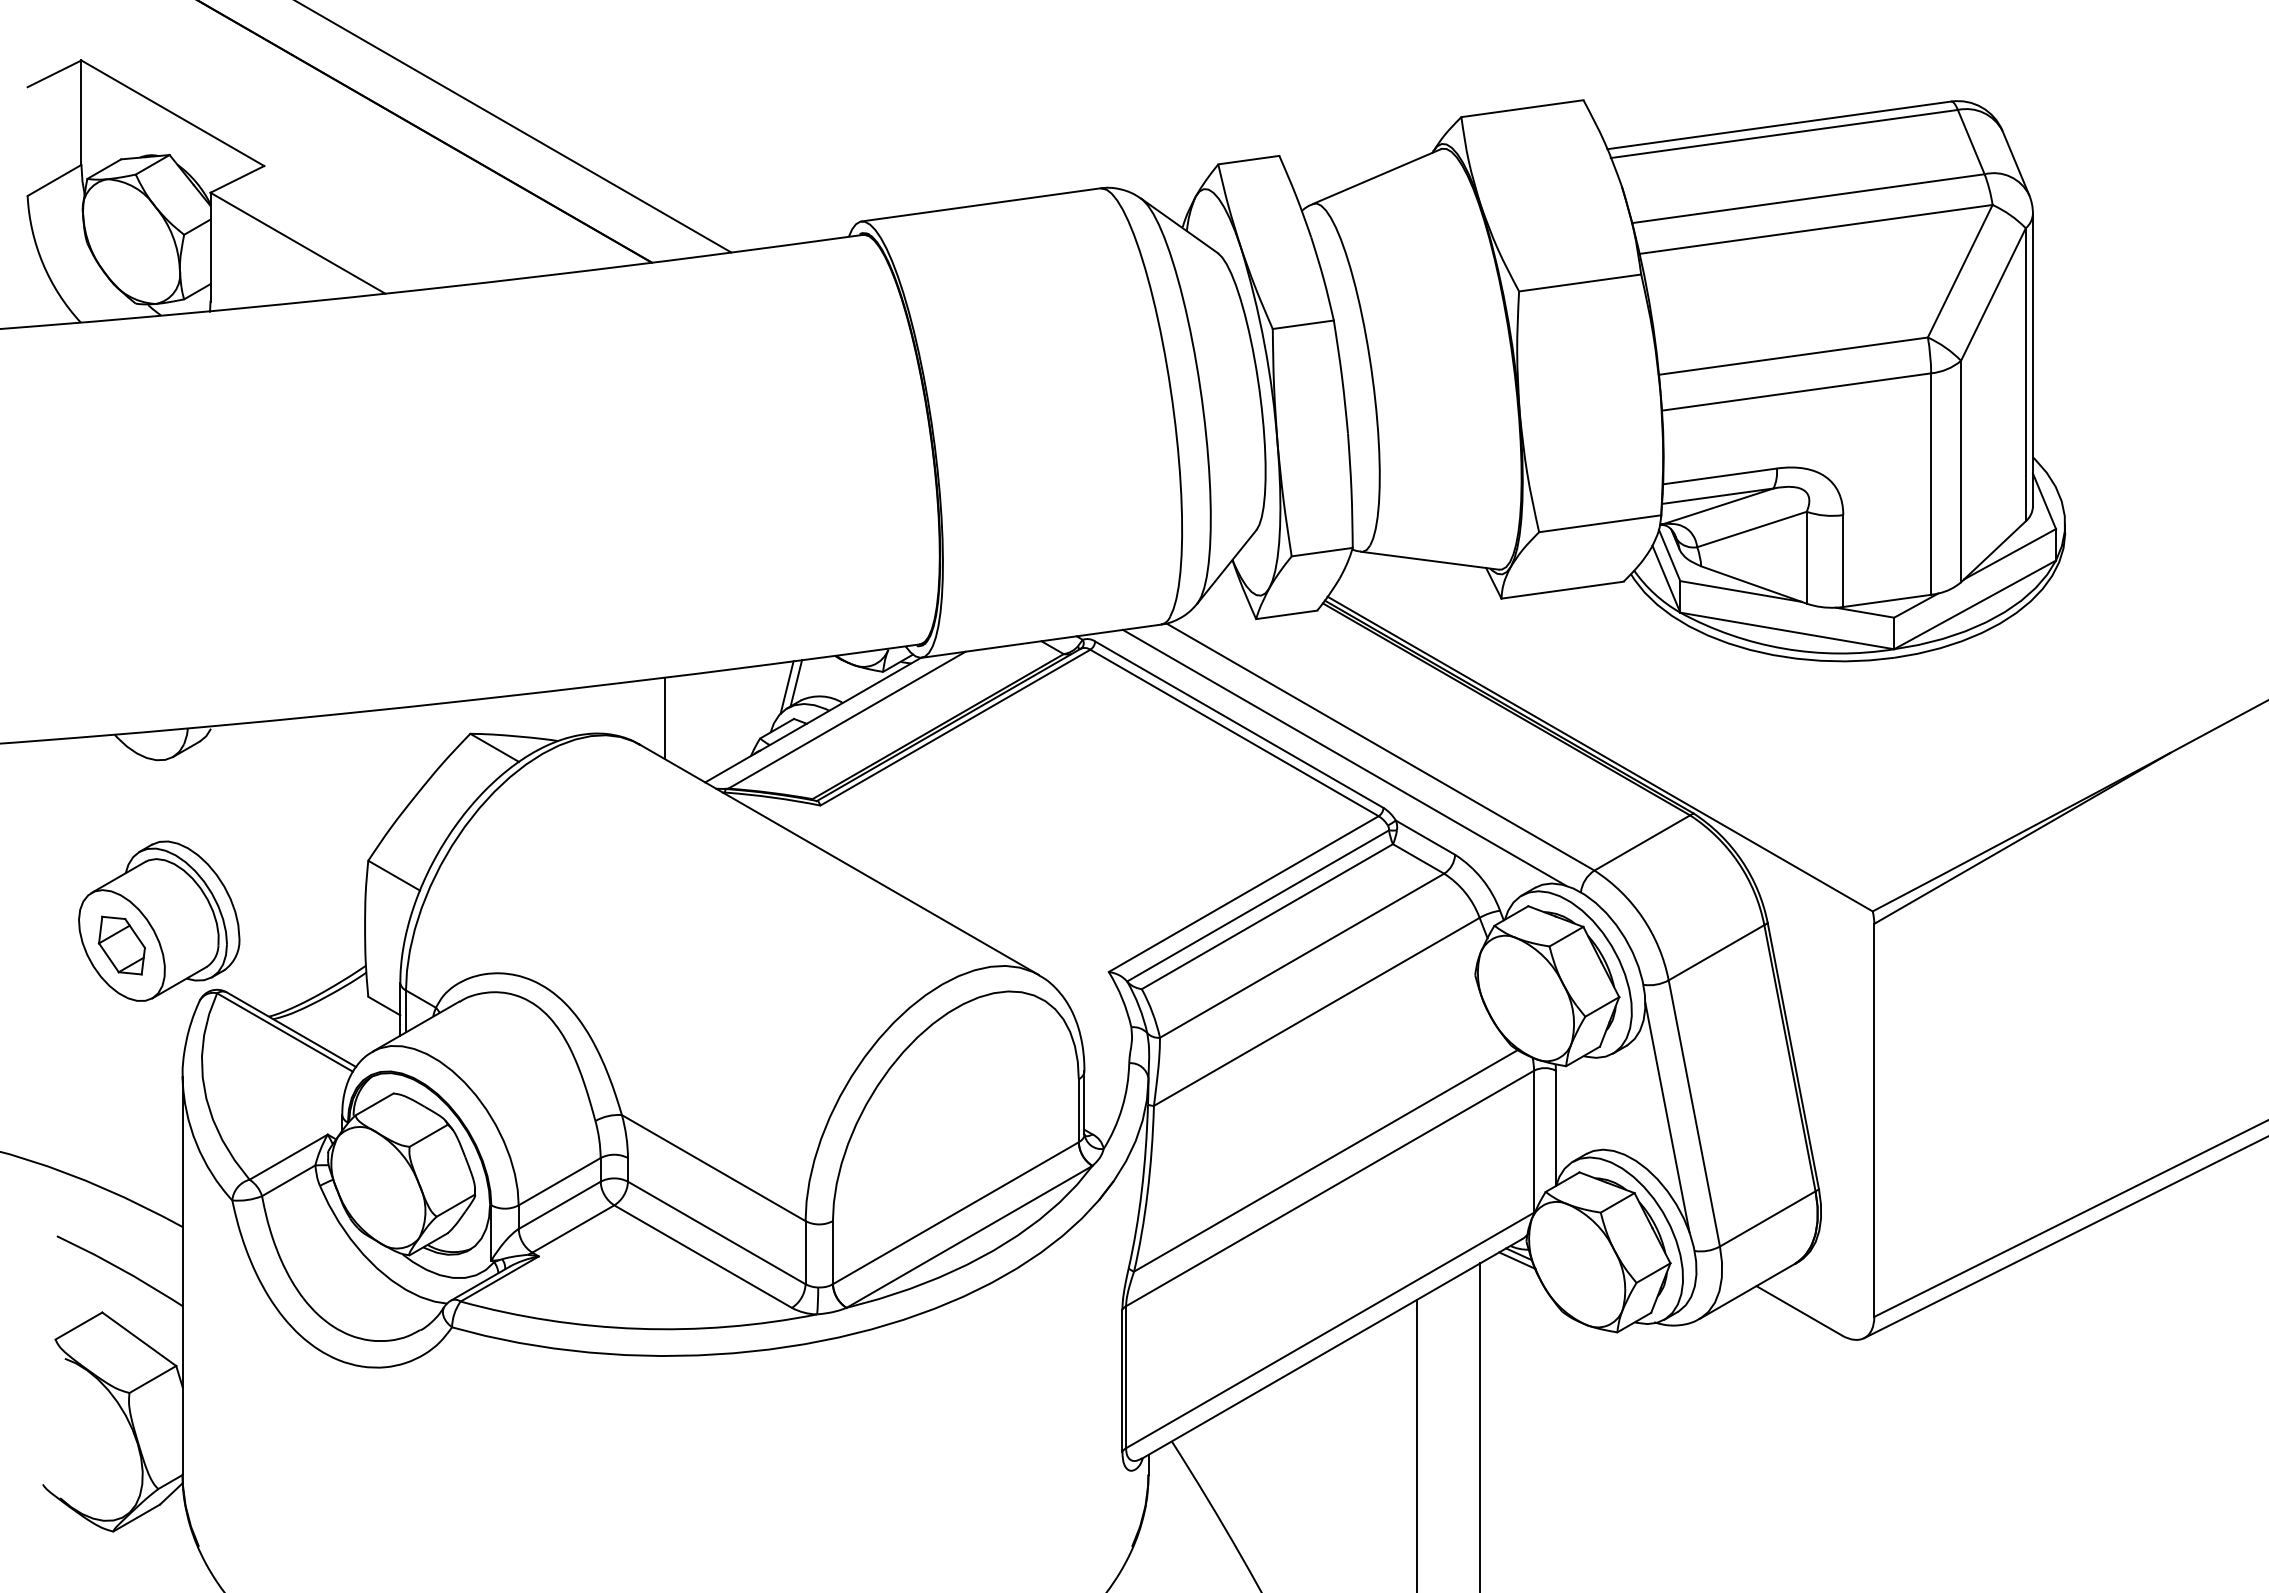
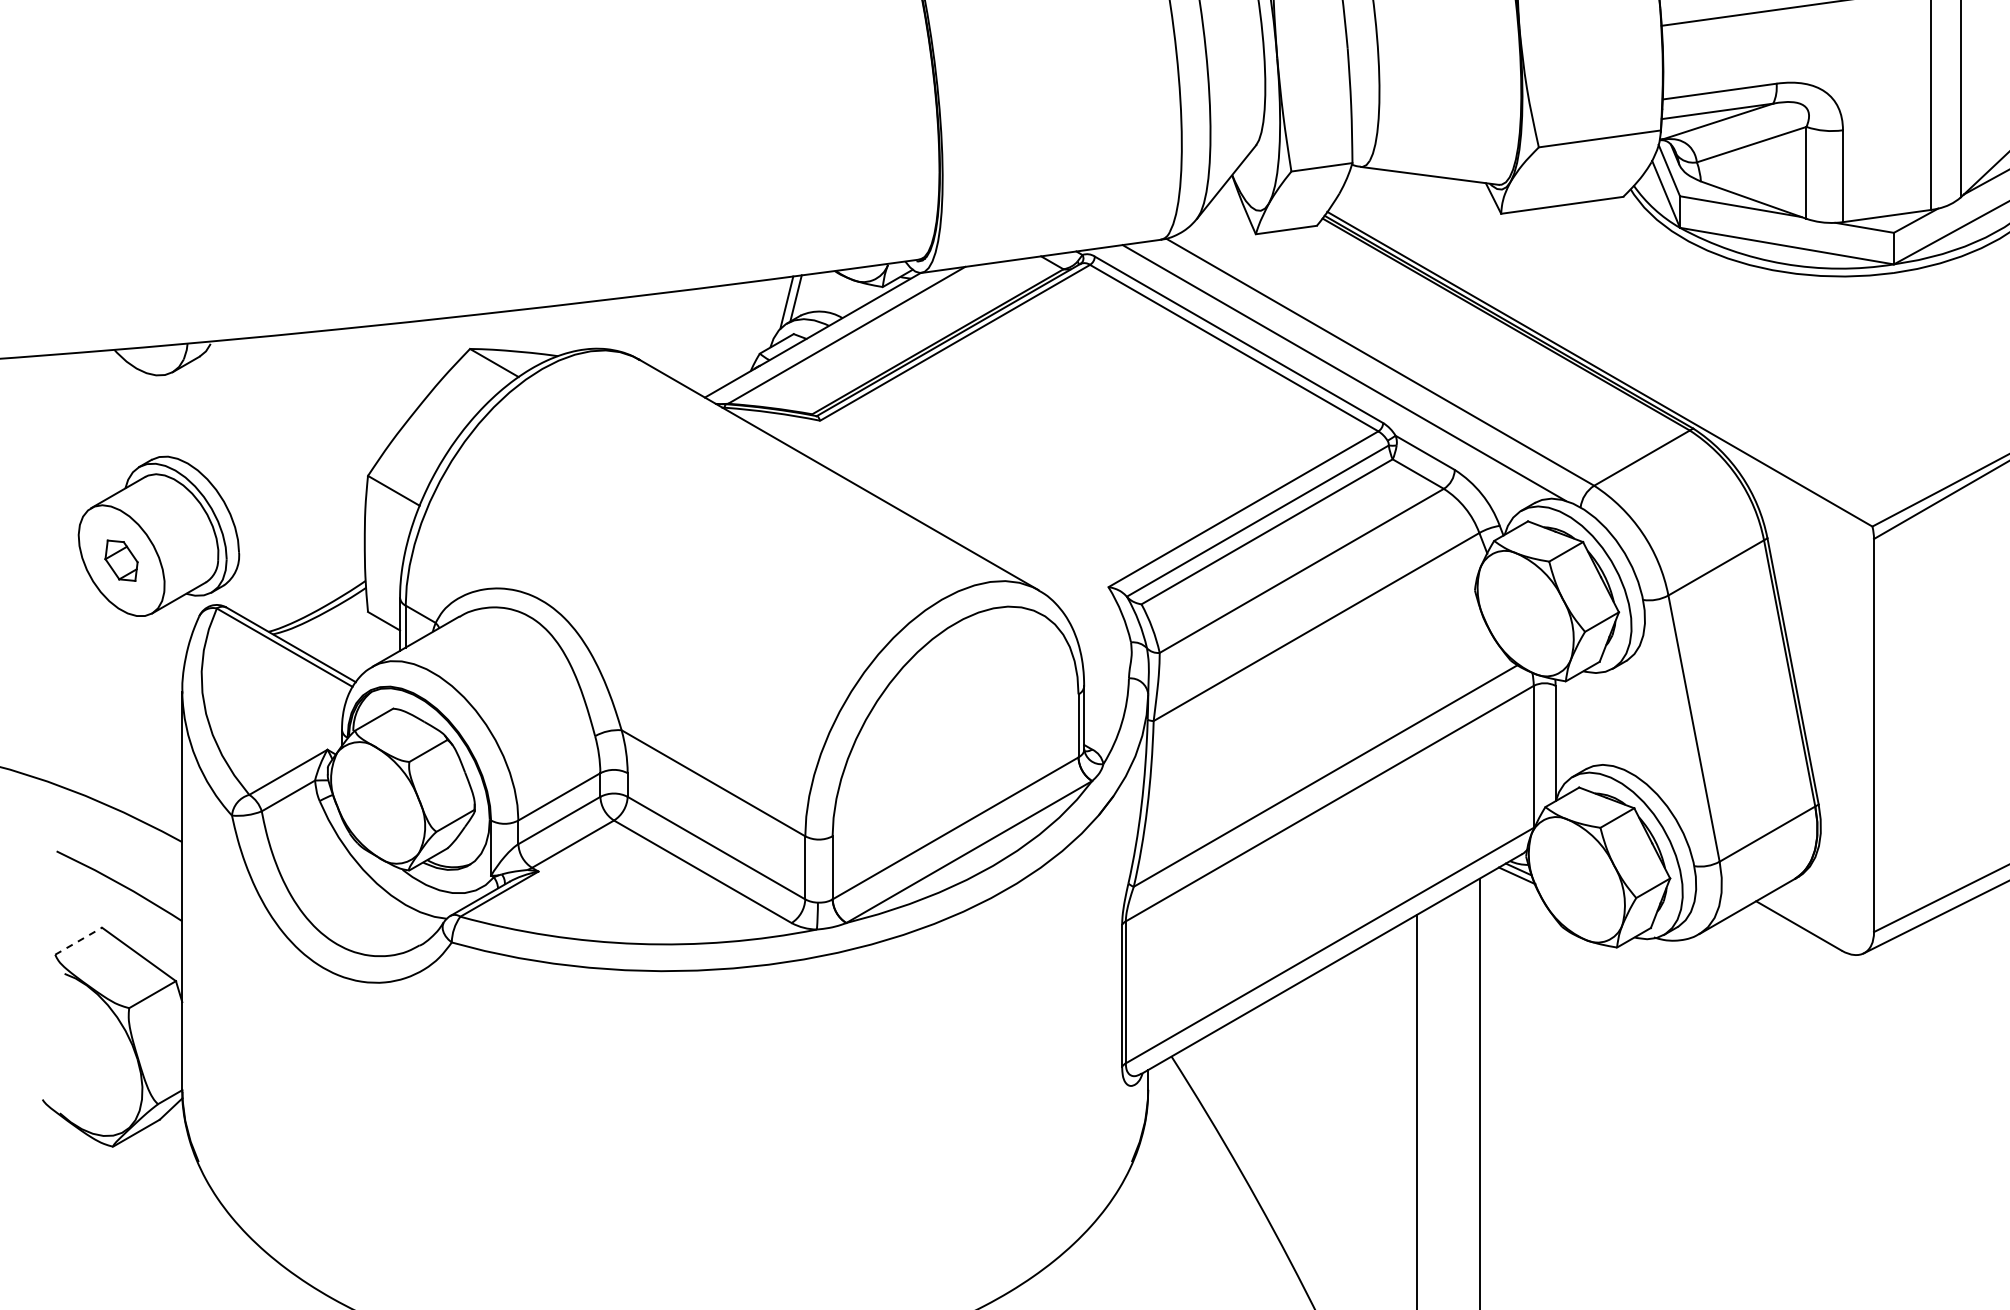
line: (664, 717) -> (664, 332), removed
part: (121, 945) -> (121, 560), size x0.7
line: (1667, 1117) -> (1667, 732), removed
line: (79, 1325) -> (79, 940), solid -> dashed

